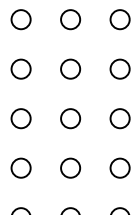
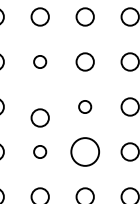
circle: (20, 68) -> (39, 61), size x0.7
circle: (20, 118) -> (39, 117), moved
circle: (69, 118) -> (84, 106), size x0.7
circle: (20, 167) -> (39, 151), size x0.7
circle: (69, 167) -> (84, 151), size x1.6

